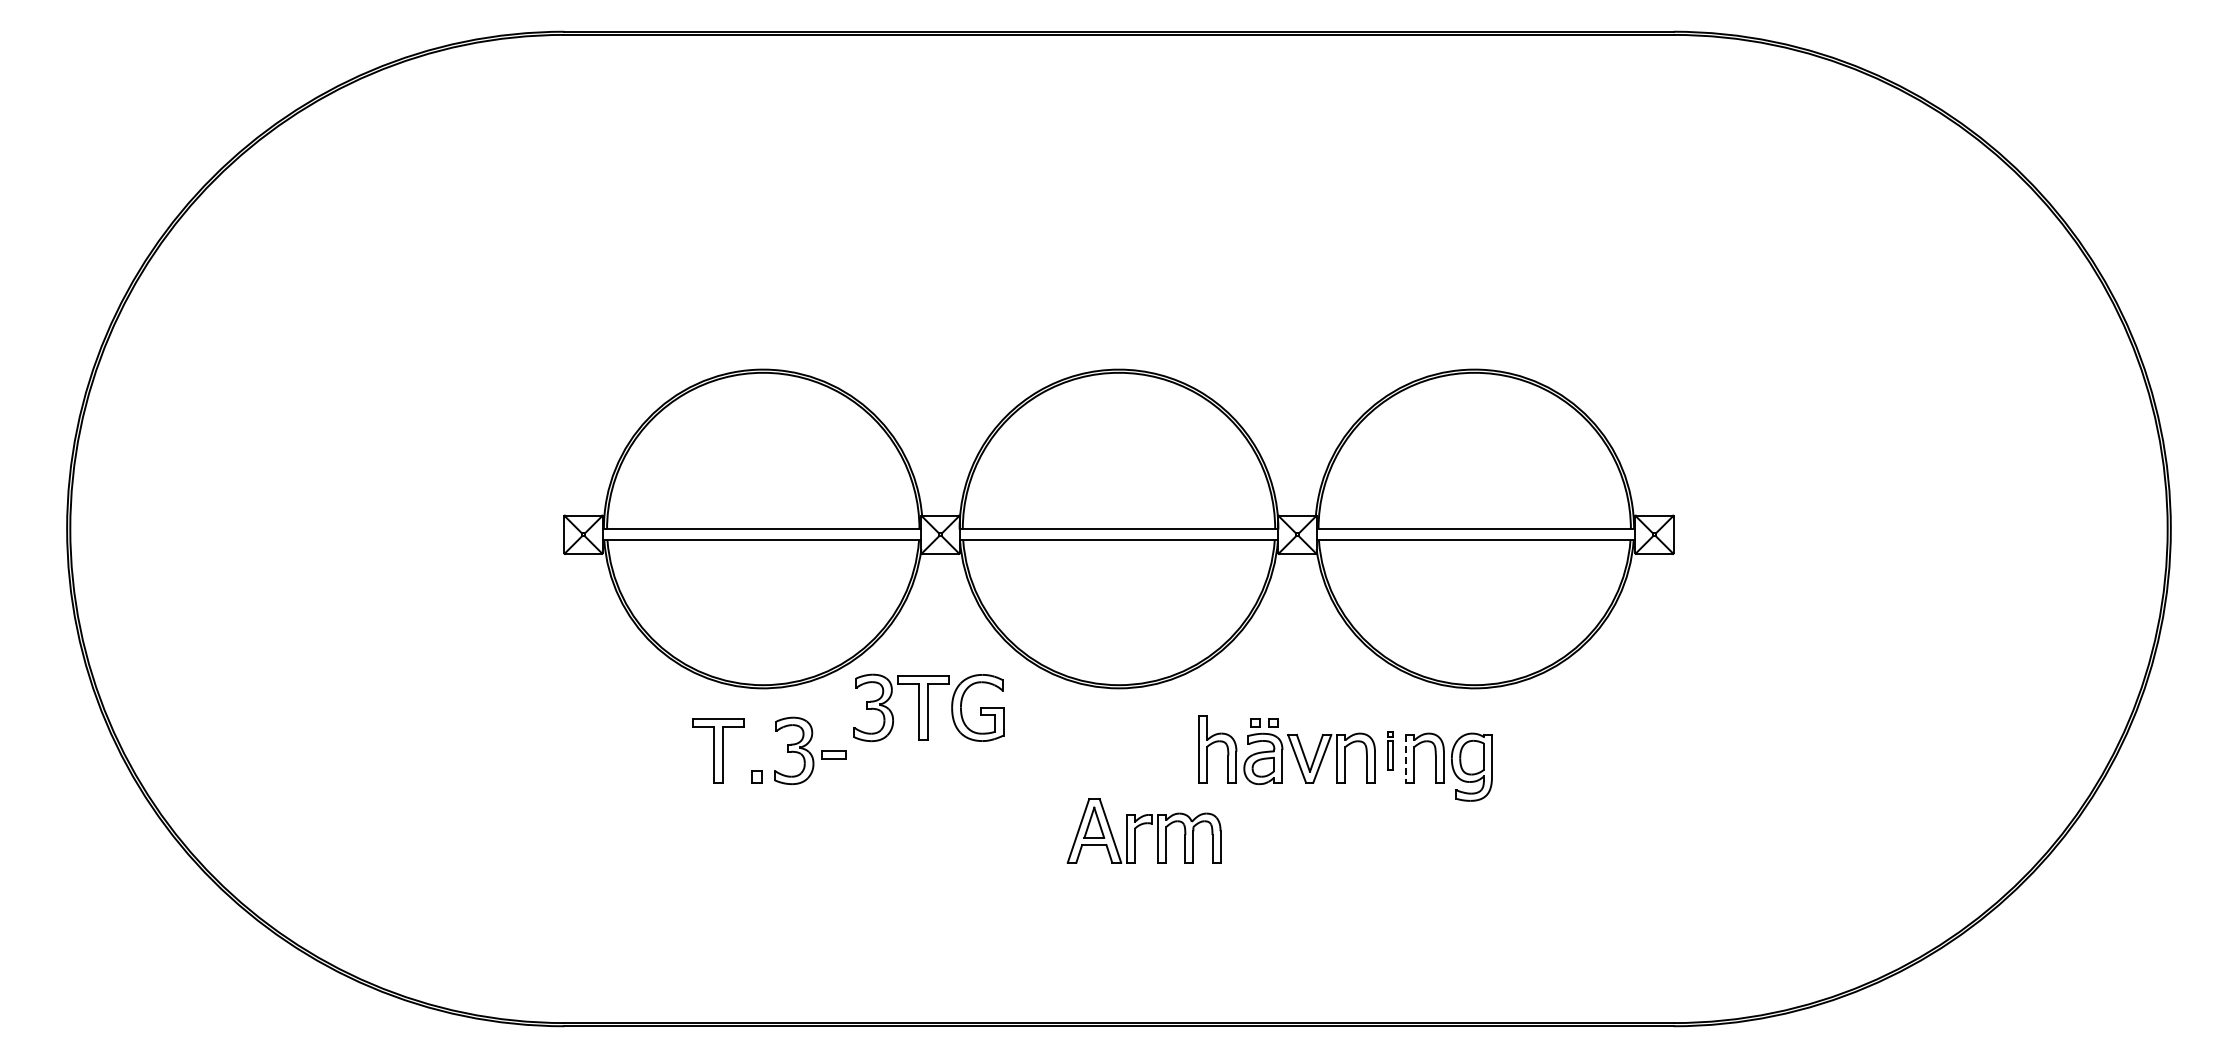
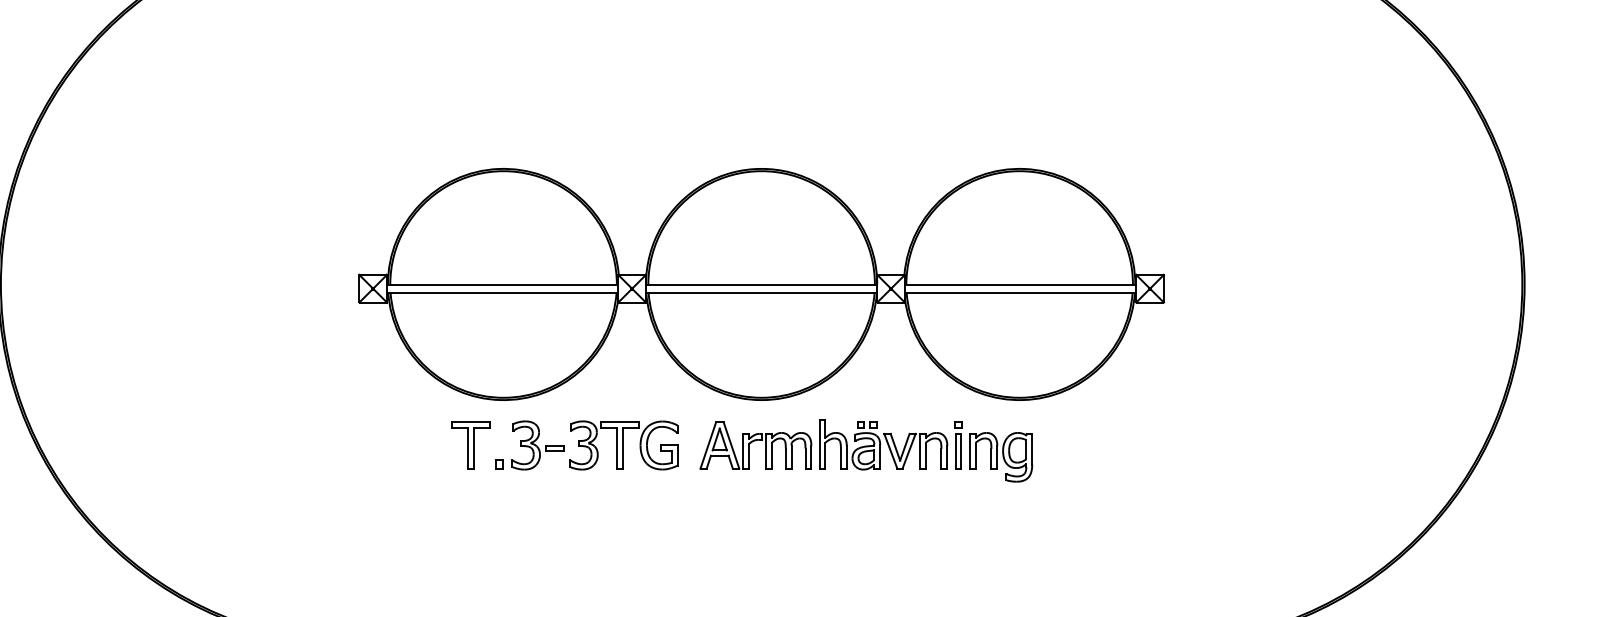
part: (928, 707) -> (623, 445), moved
part: (1390, 750) -> (958, 445), size x1.67
line: (1406, 758) -> (970, 450), dashed -> solid
part: (1143, 830) -> (755, 445), moved

